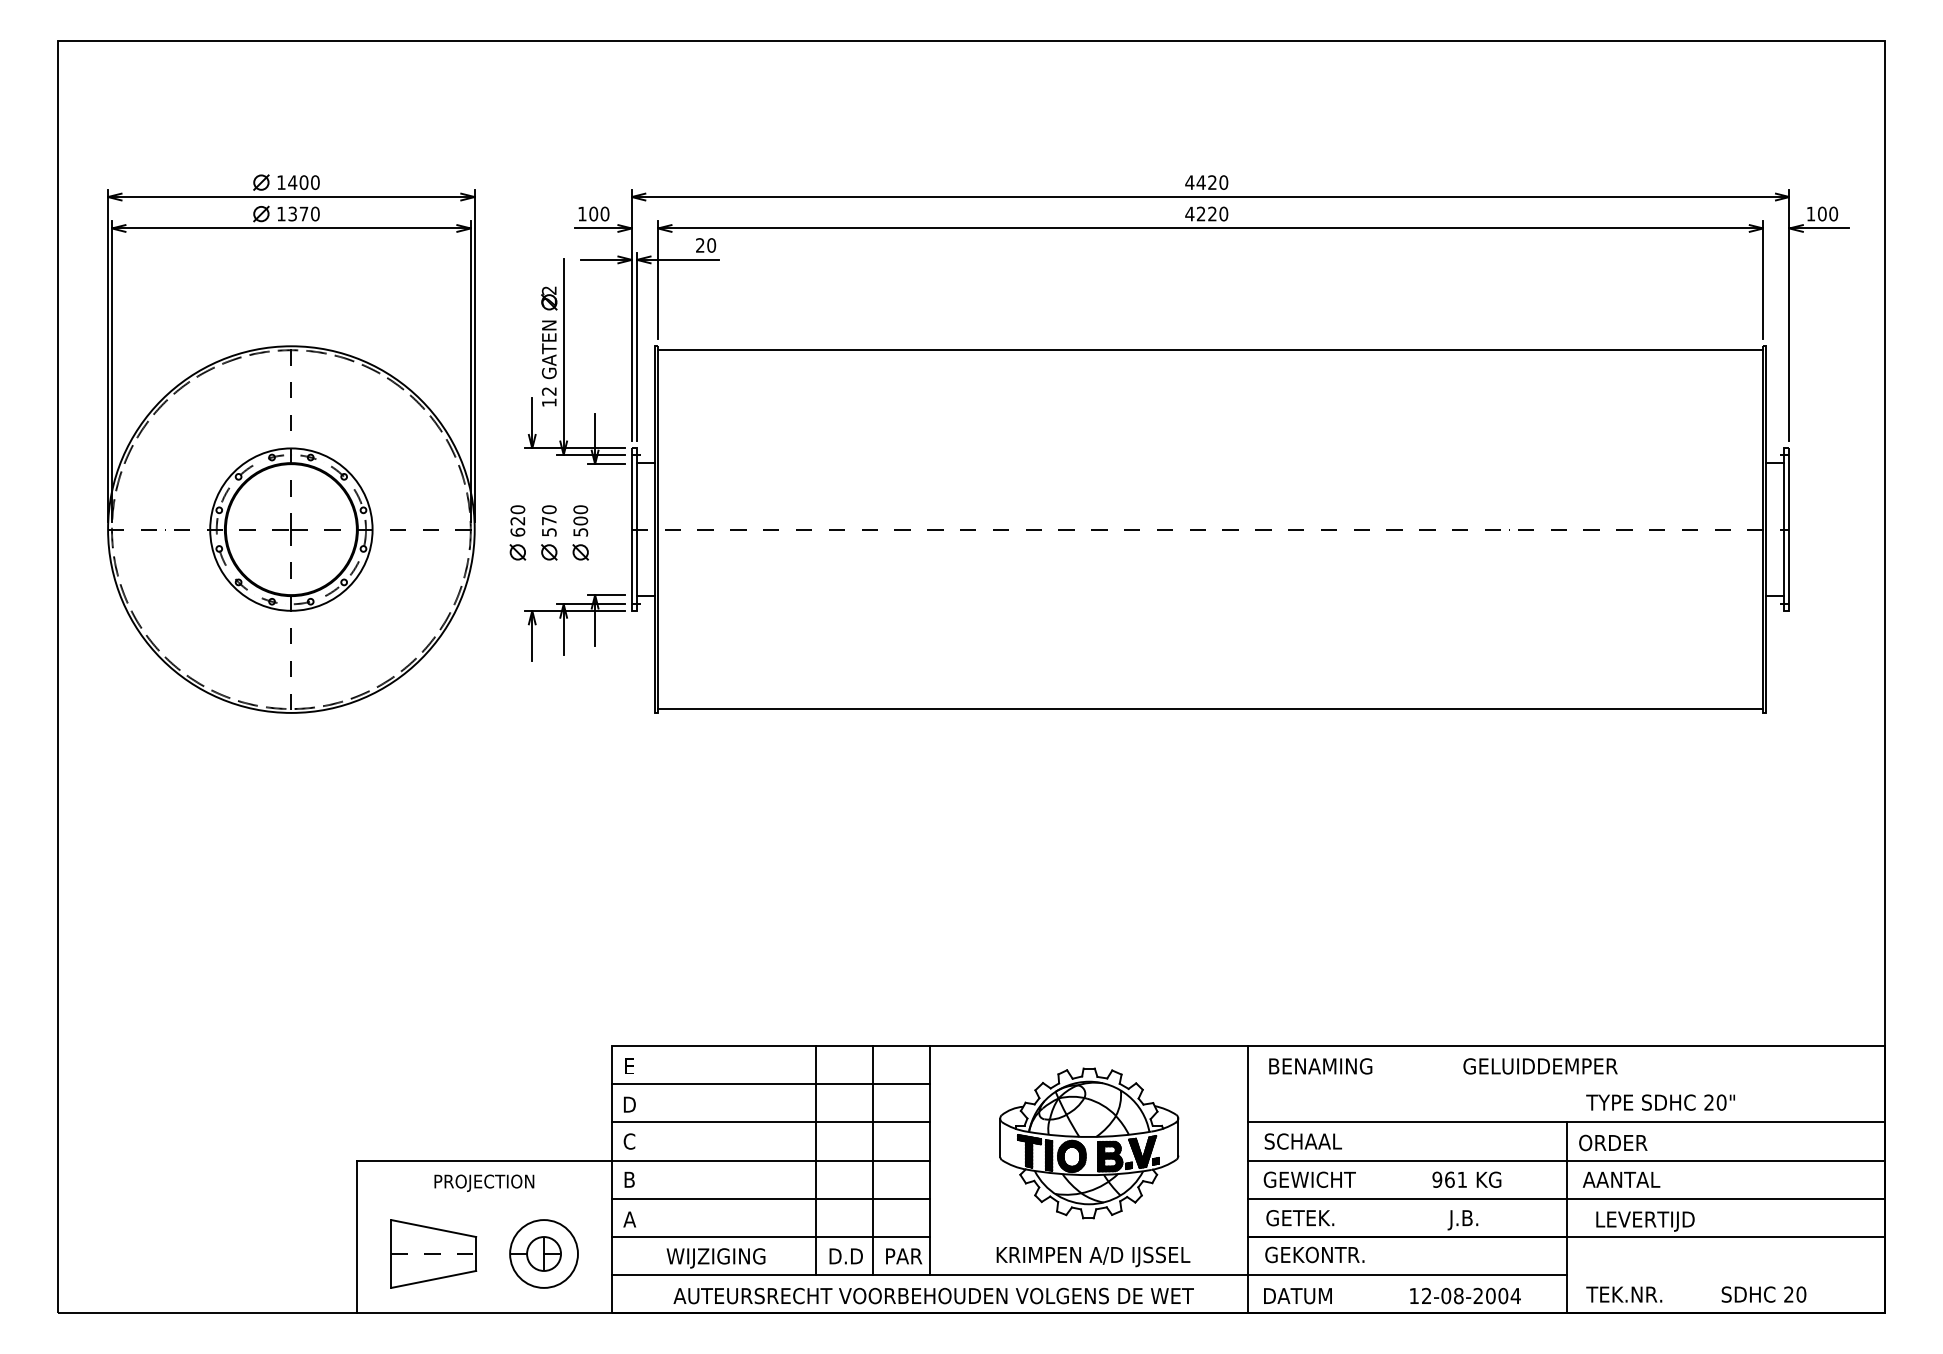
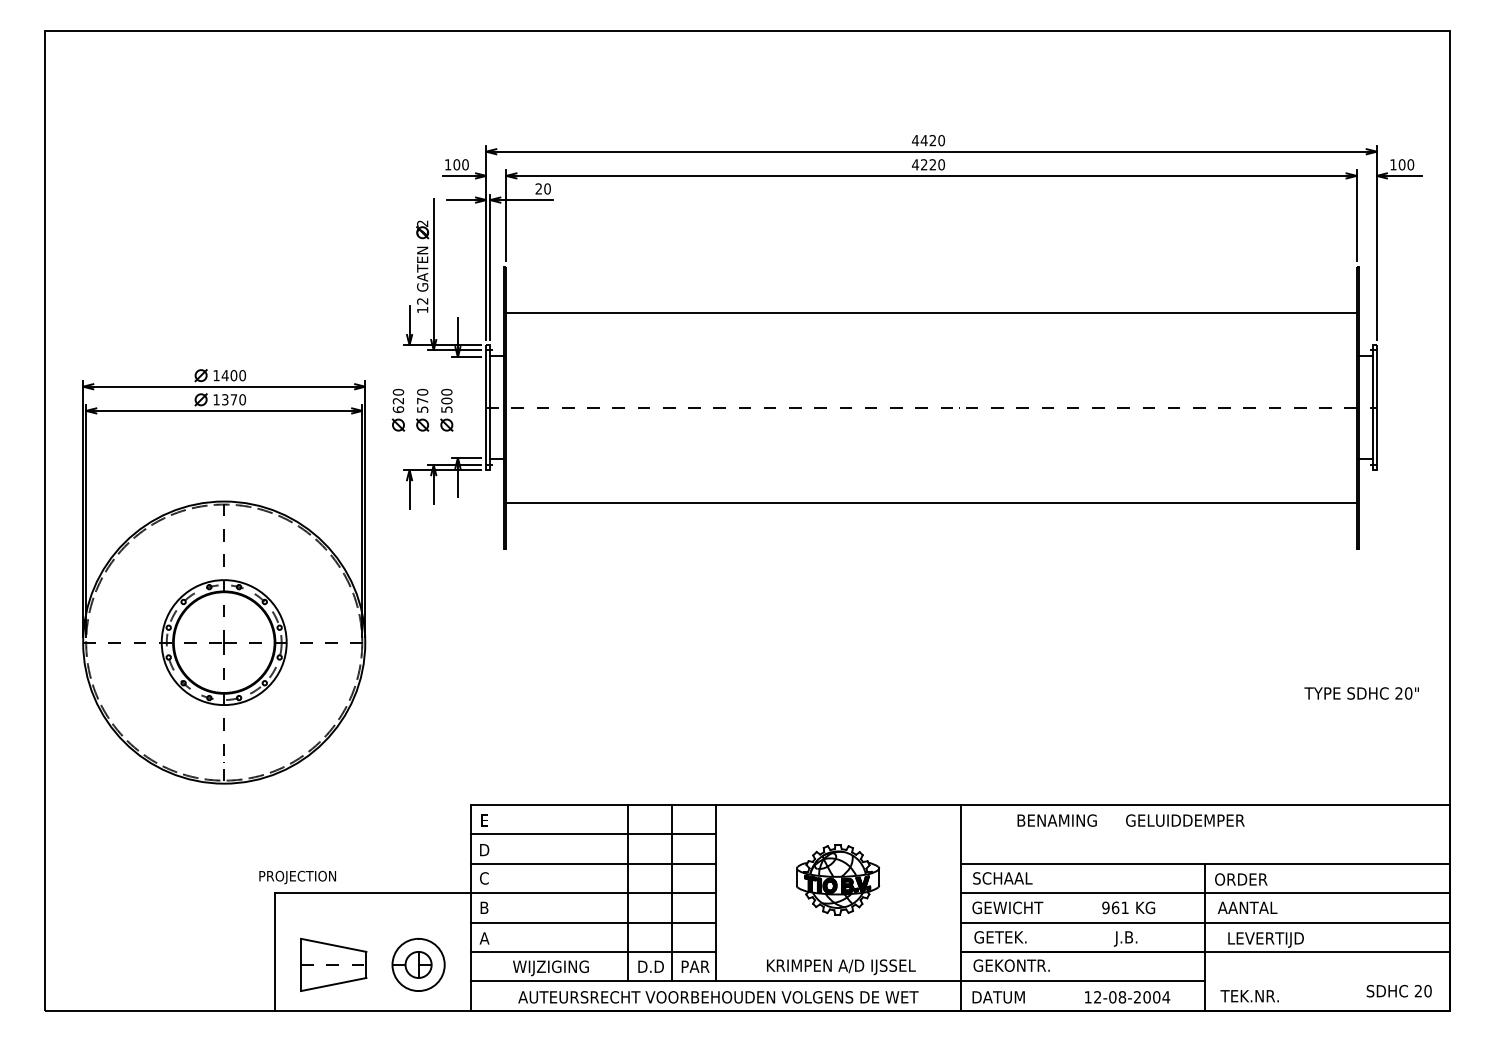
line: (1210, 350) -> (931, 312), moved
part: (291, 443) -> (224, 576), moved
line: (1210, 708) -> (931, 502), moved
text: (1319, 1066) -> (1056, 820), moved
text: (1660, 1102) -> (1361, 693), moved
part: (1088, 1142) -> (837, 879), size x0.6
text: (484, 1183) -> (297, 877), moved
text: (1763, 1293) -> (1398, 990), moved

